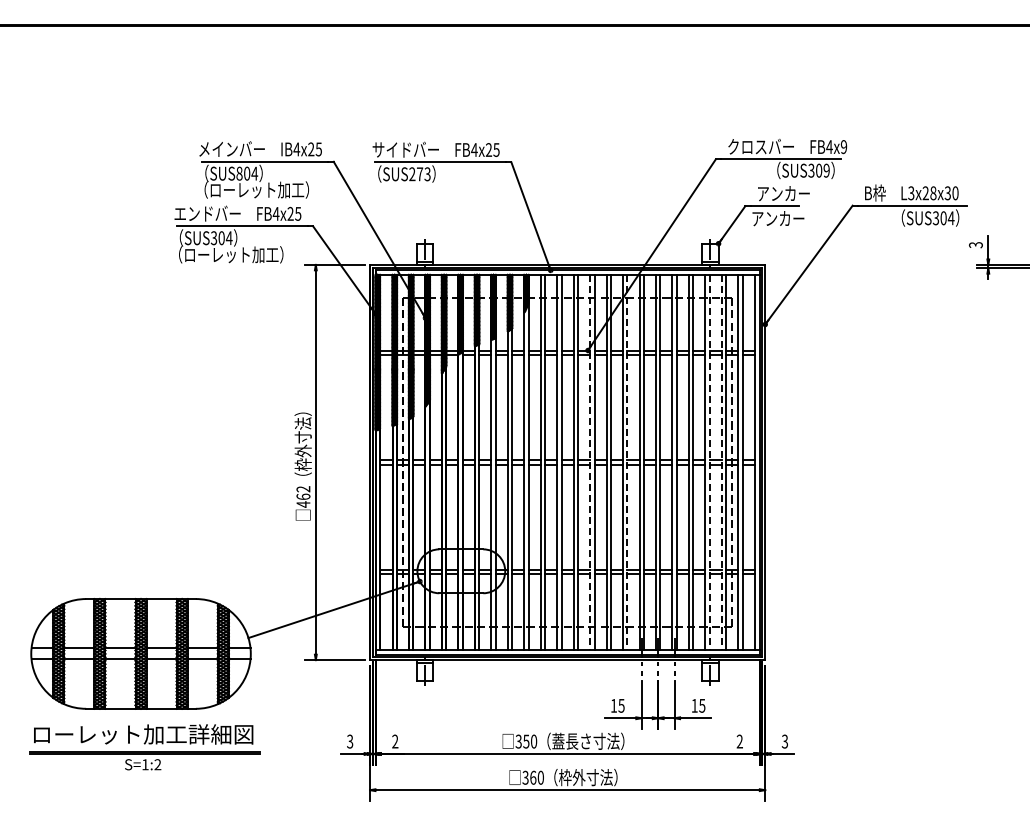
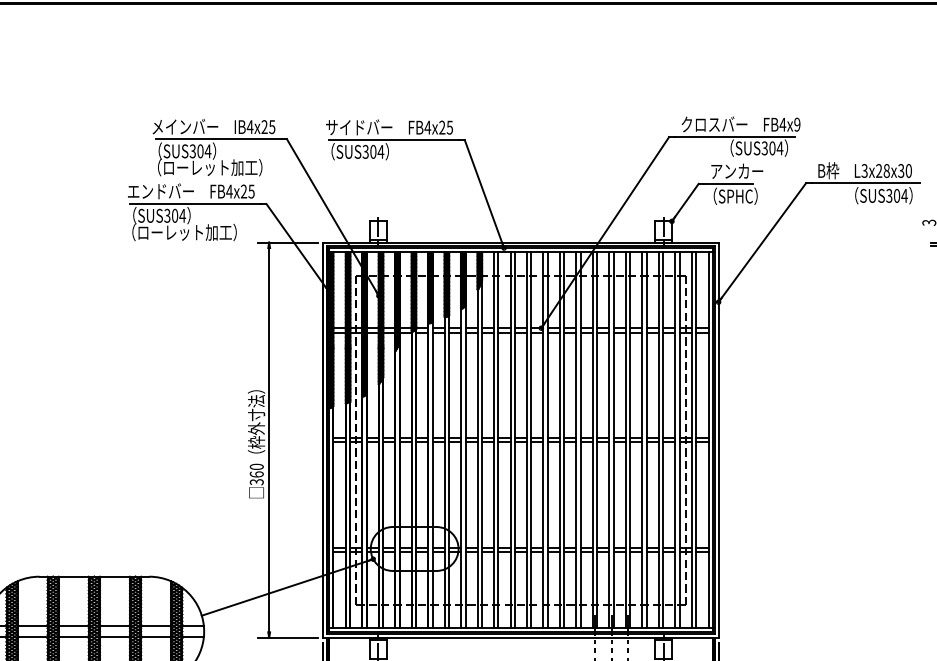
text: (826, 170) -> (779, 148), SUS309 -> SUS304
text: (239, 173) -> (192, 151), SUS804 -> SUS304
text: (419, 174) -> (372, 152), SUS273 -> SUS304
text: (778, 218) -> (731, 196), アンカー -> （SPHC）
line: (590, 462) -> (543, 440), dashed -> solid
line: (627, 462) -> (580, 440), dashed -> solid
line: (709, 462) -> (662, 440), dashed -> solid
line: (721, 462) -> (674, 440), dashed -> solid
text: (303, 496) -> (256, 474), 462 -> 360

